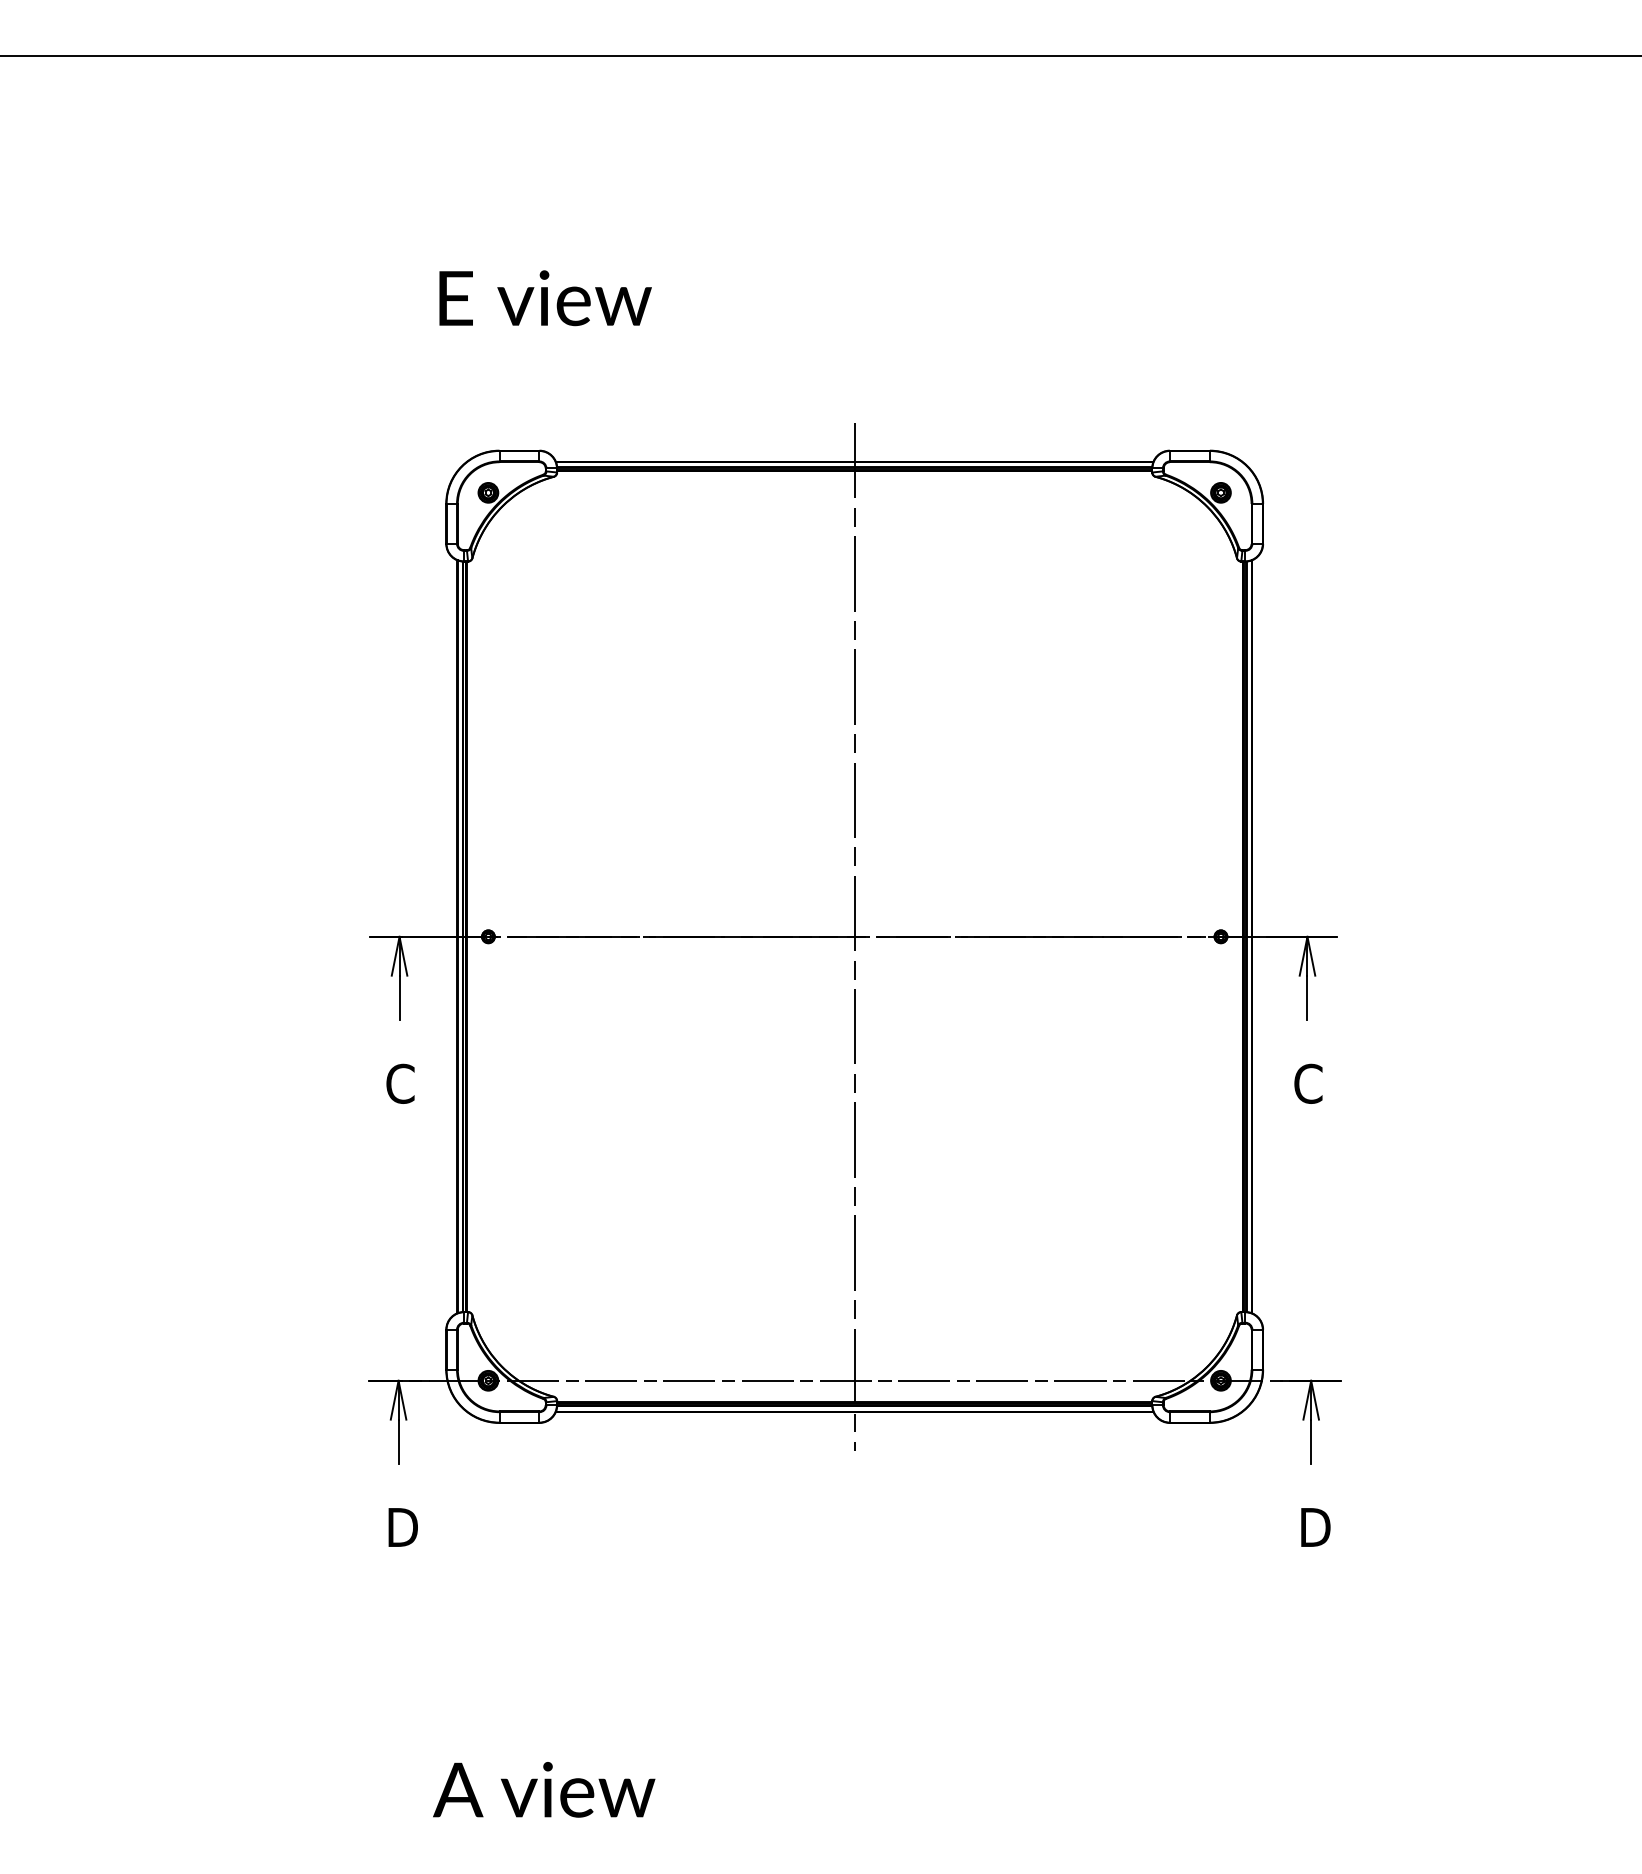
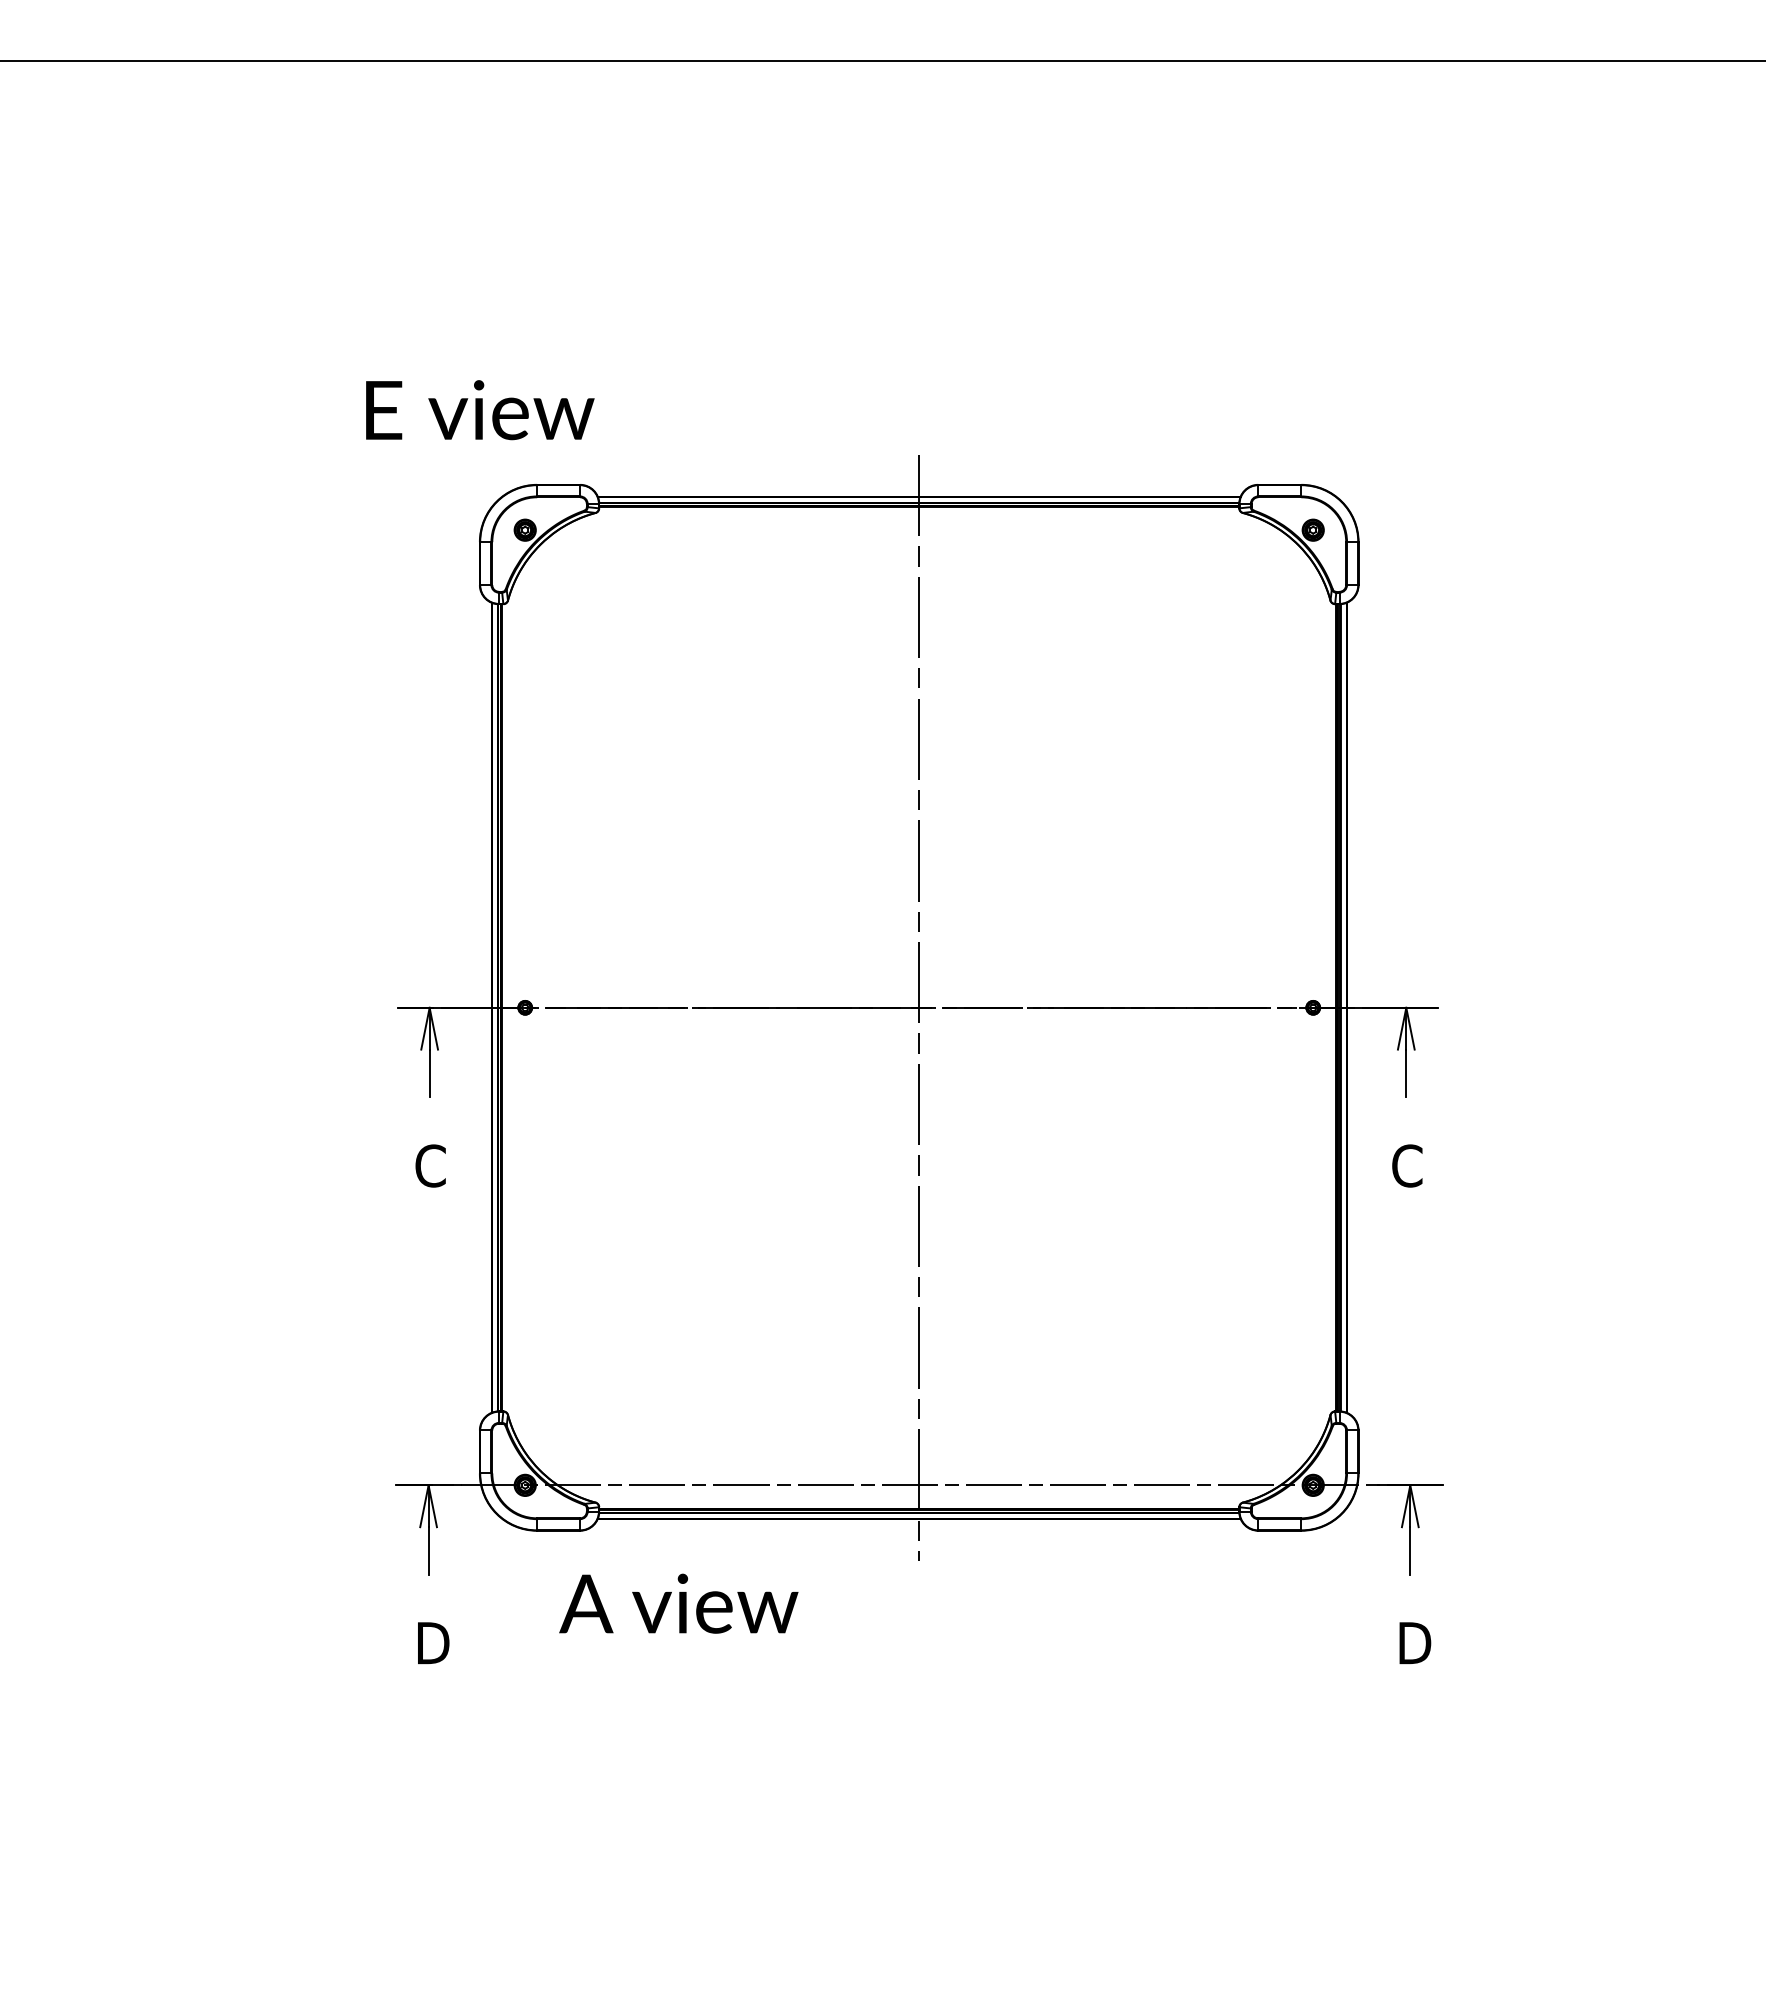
text: (545, 298) -> (480, 410), moved
text: (544, 1789) -> (679, 1603), moved

